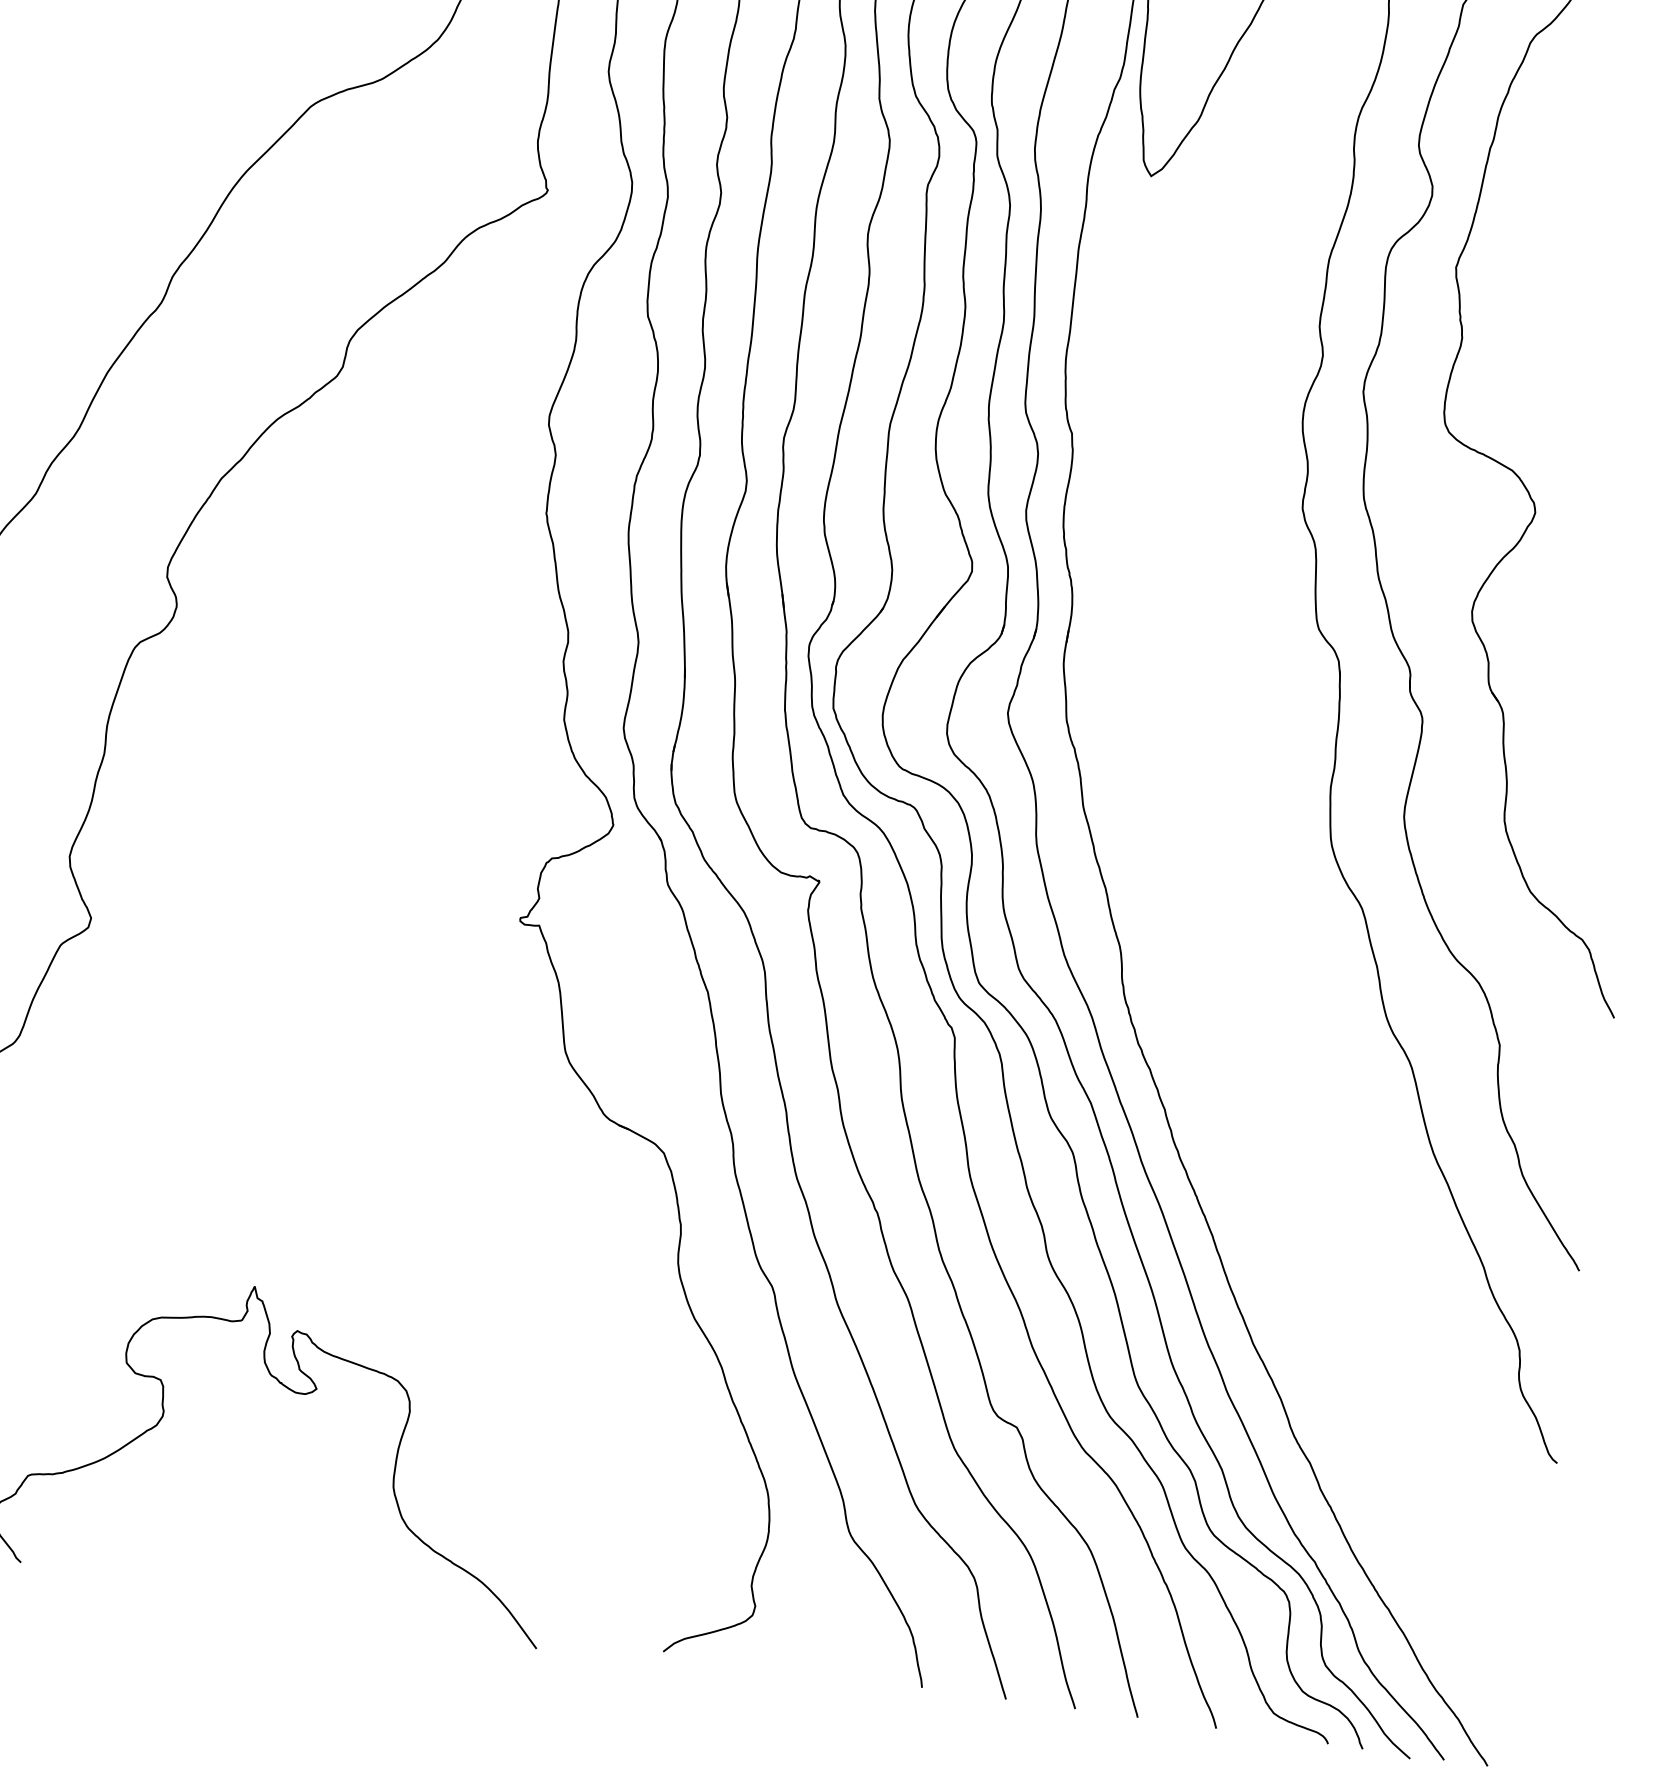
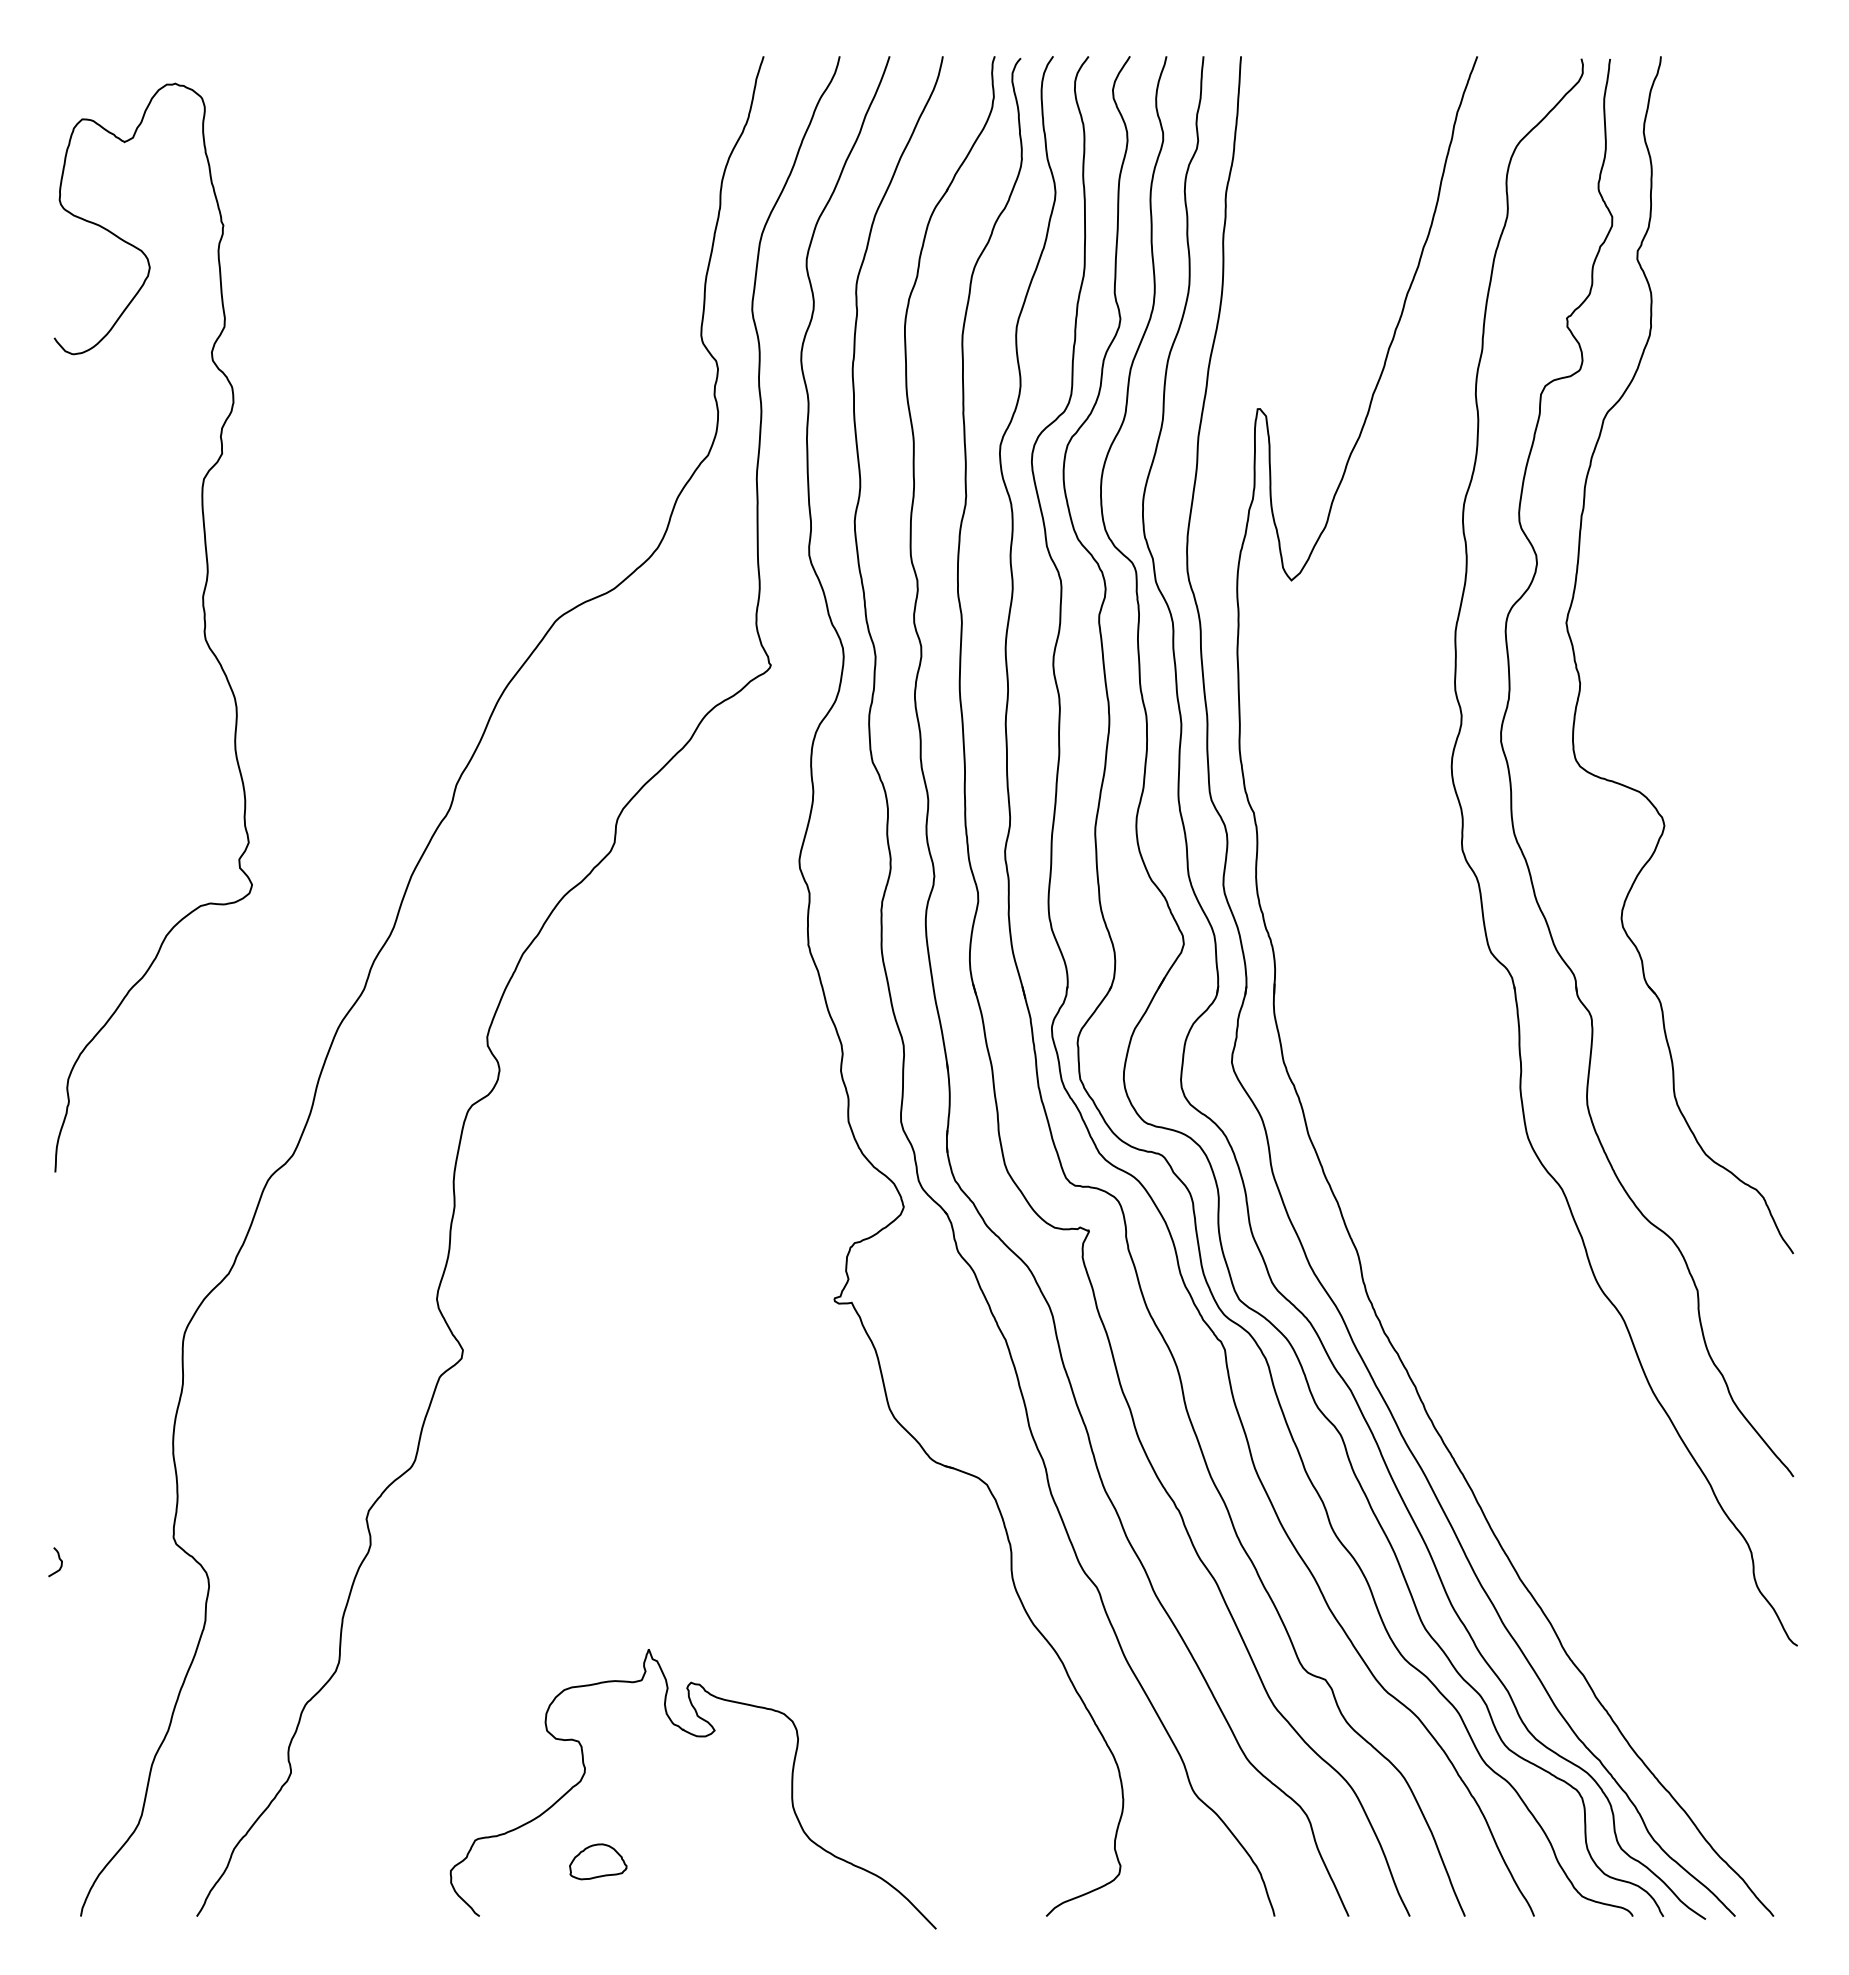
part: (164, 1519) -> (598, 1861), added

